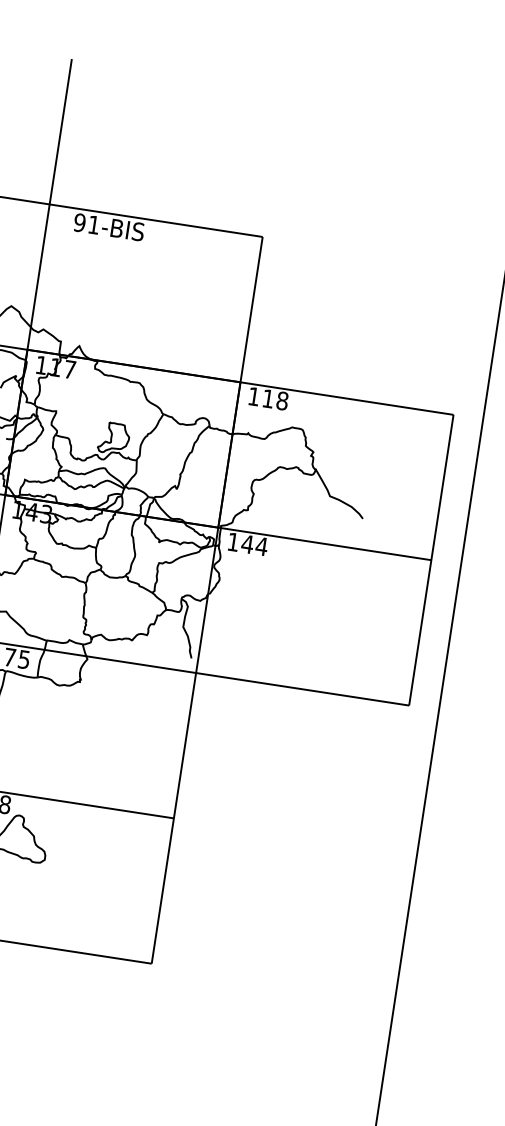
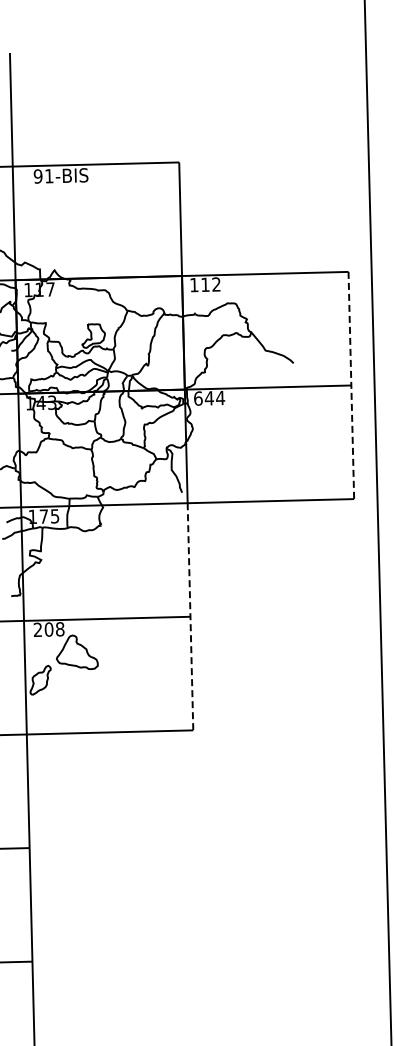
text: (282, 400) -> (216, 284), 118 -> 112
text: (233, 542) -> (198, 398), 144 -> 644
line: (431, 560) -> (351, 385), solid -> dashed
line: (174, 818) -> (190, 616), solid -> dashed

